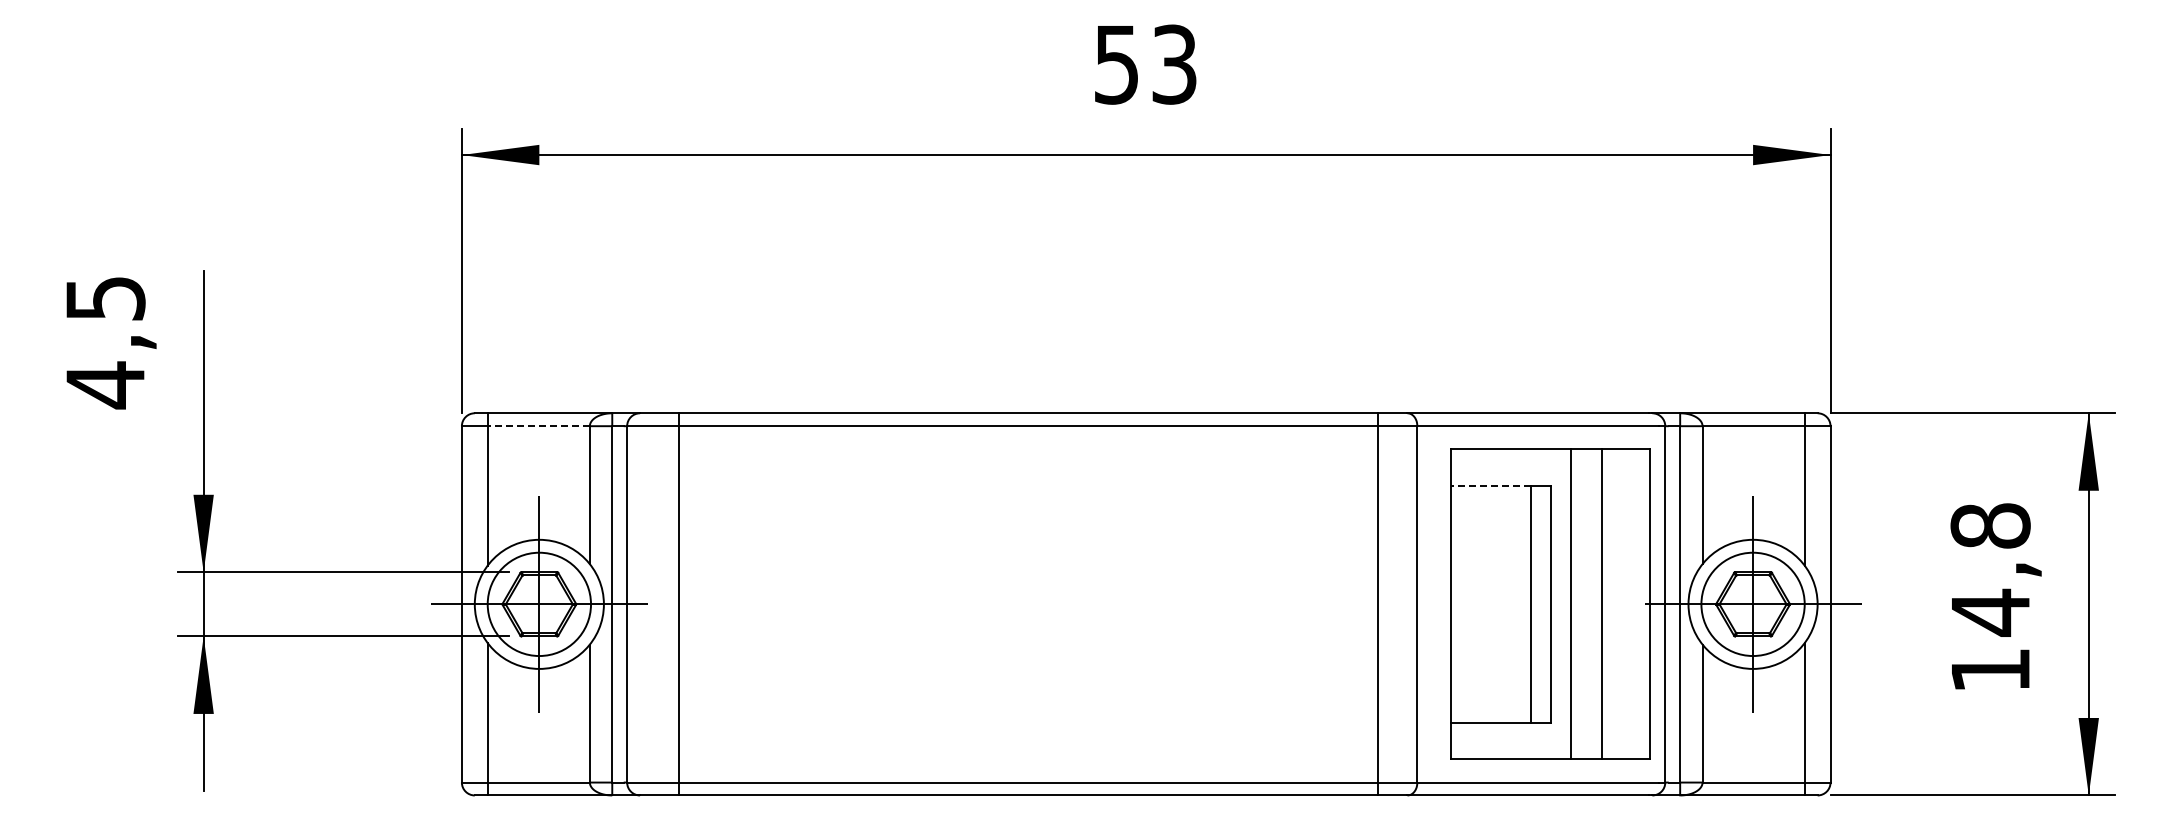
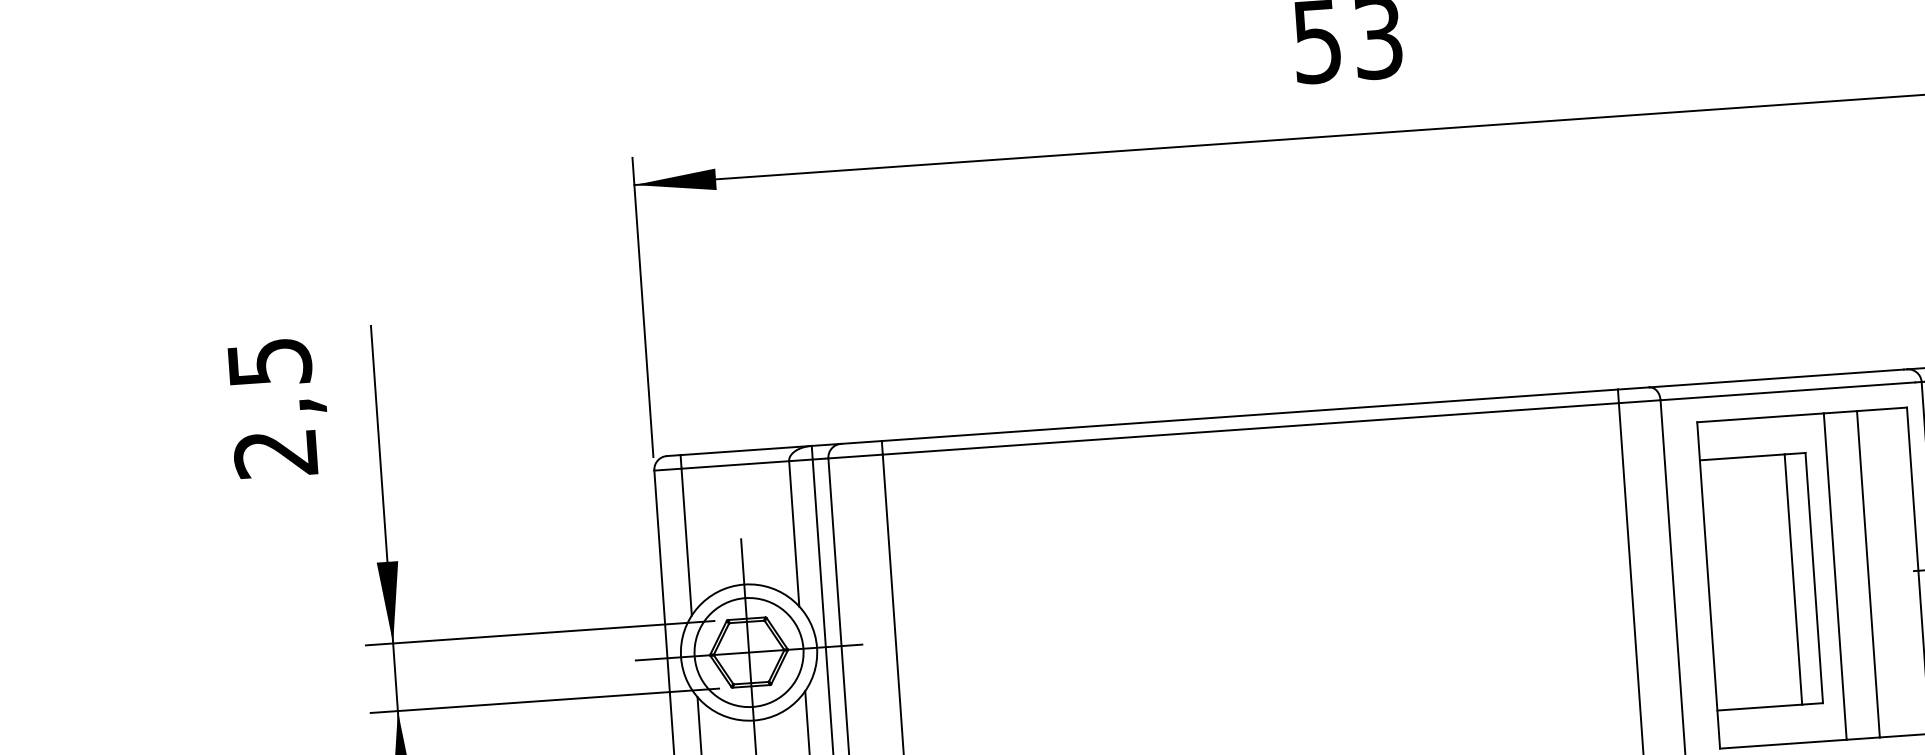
text: (104, 385) -> (274, 454), 4,5 -> 2,5
line: (538, 426) -> (735, 465), dashed -> solid
line: (1490, 485) -> (1741, 457), dashed -> solid

